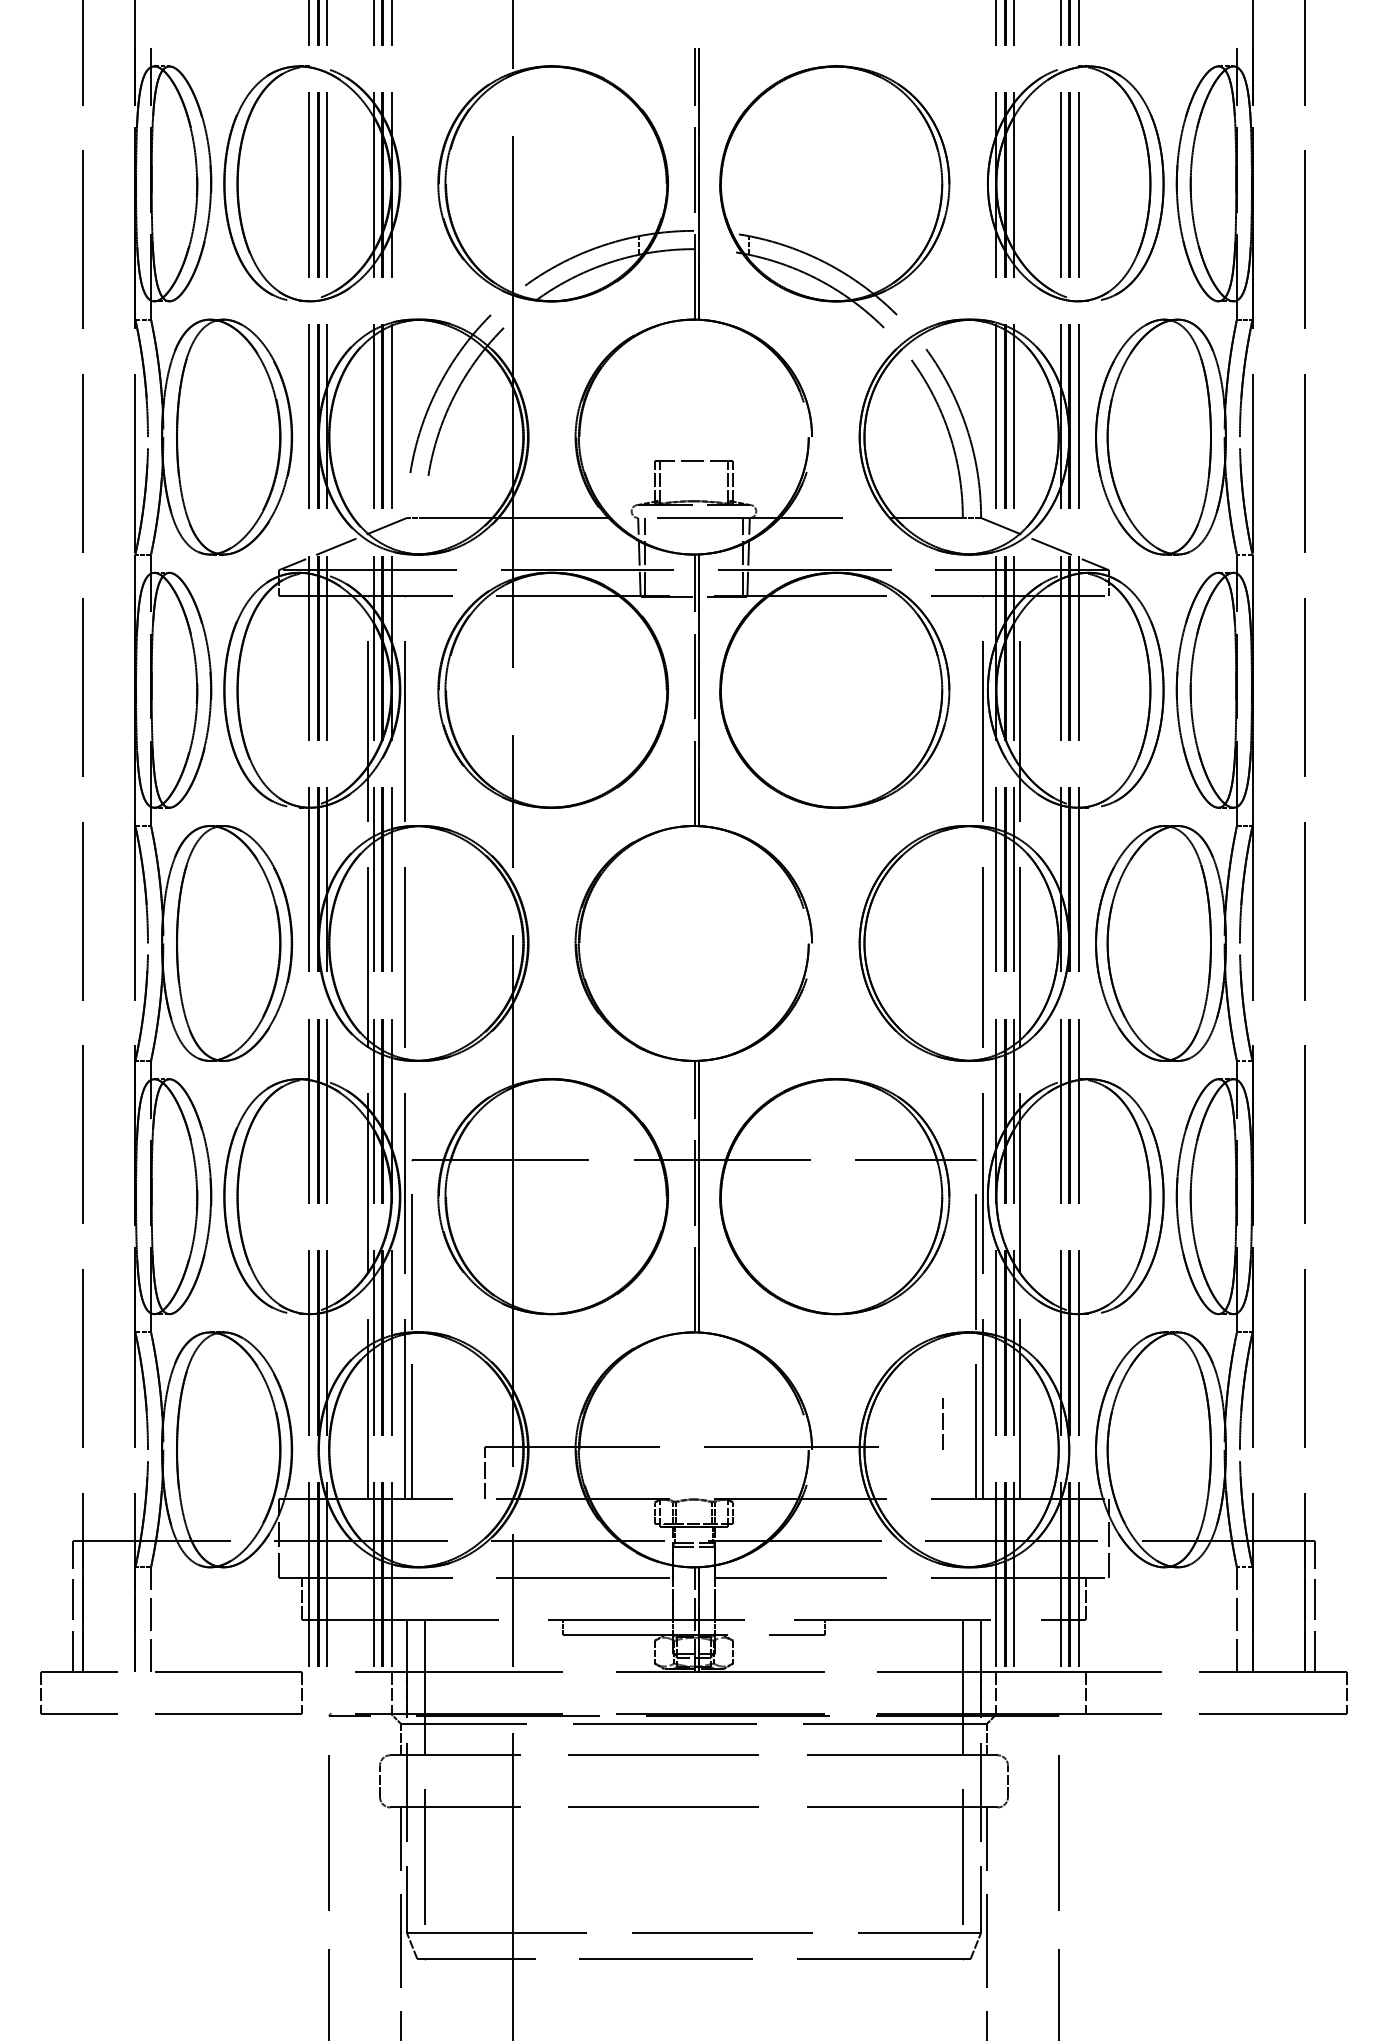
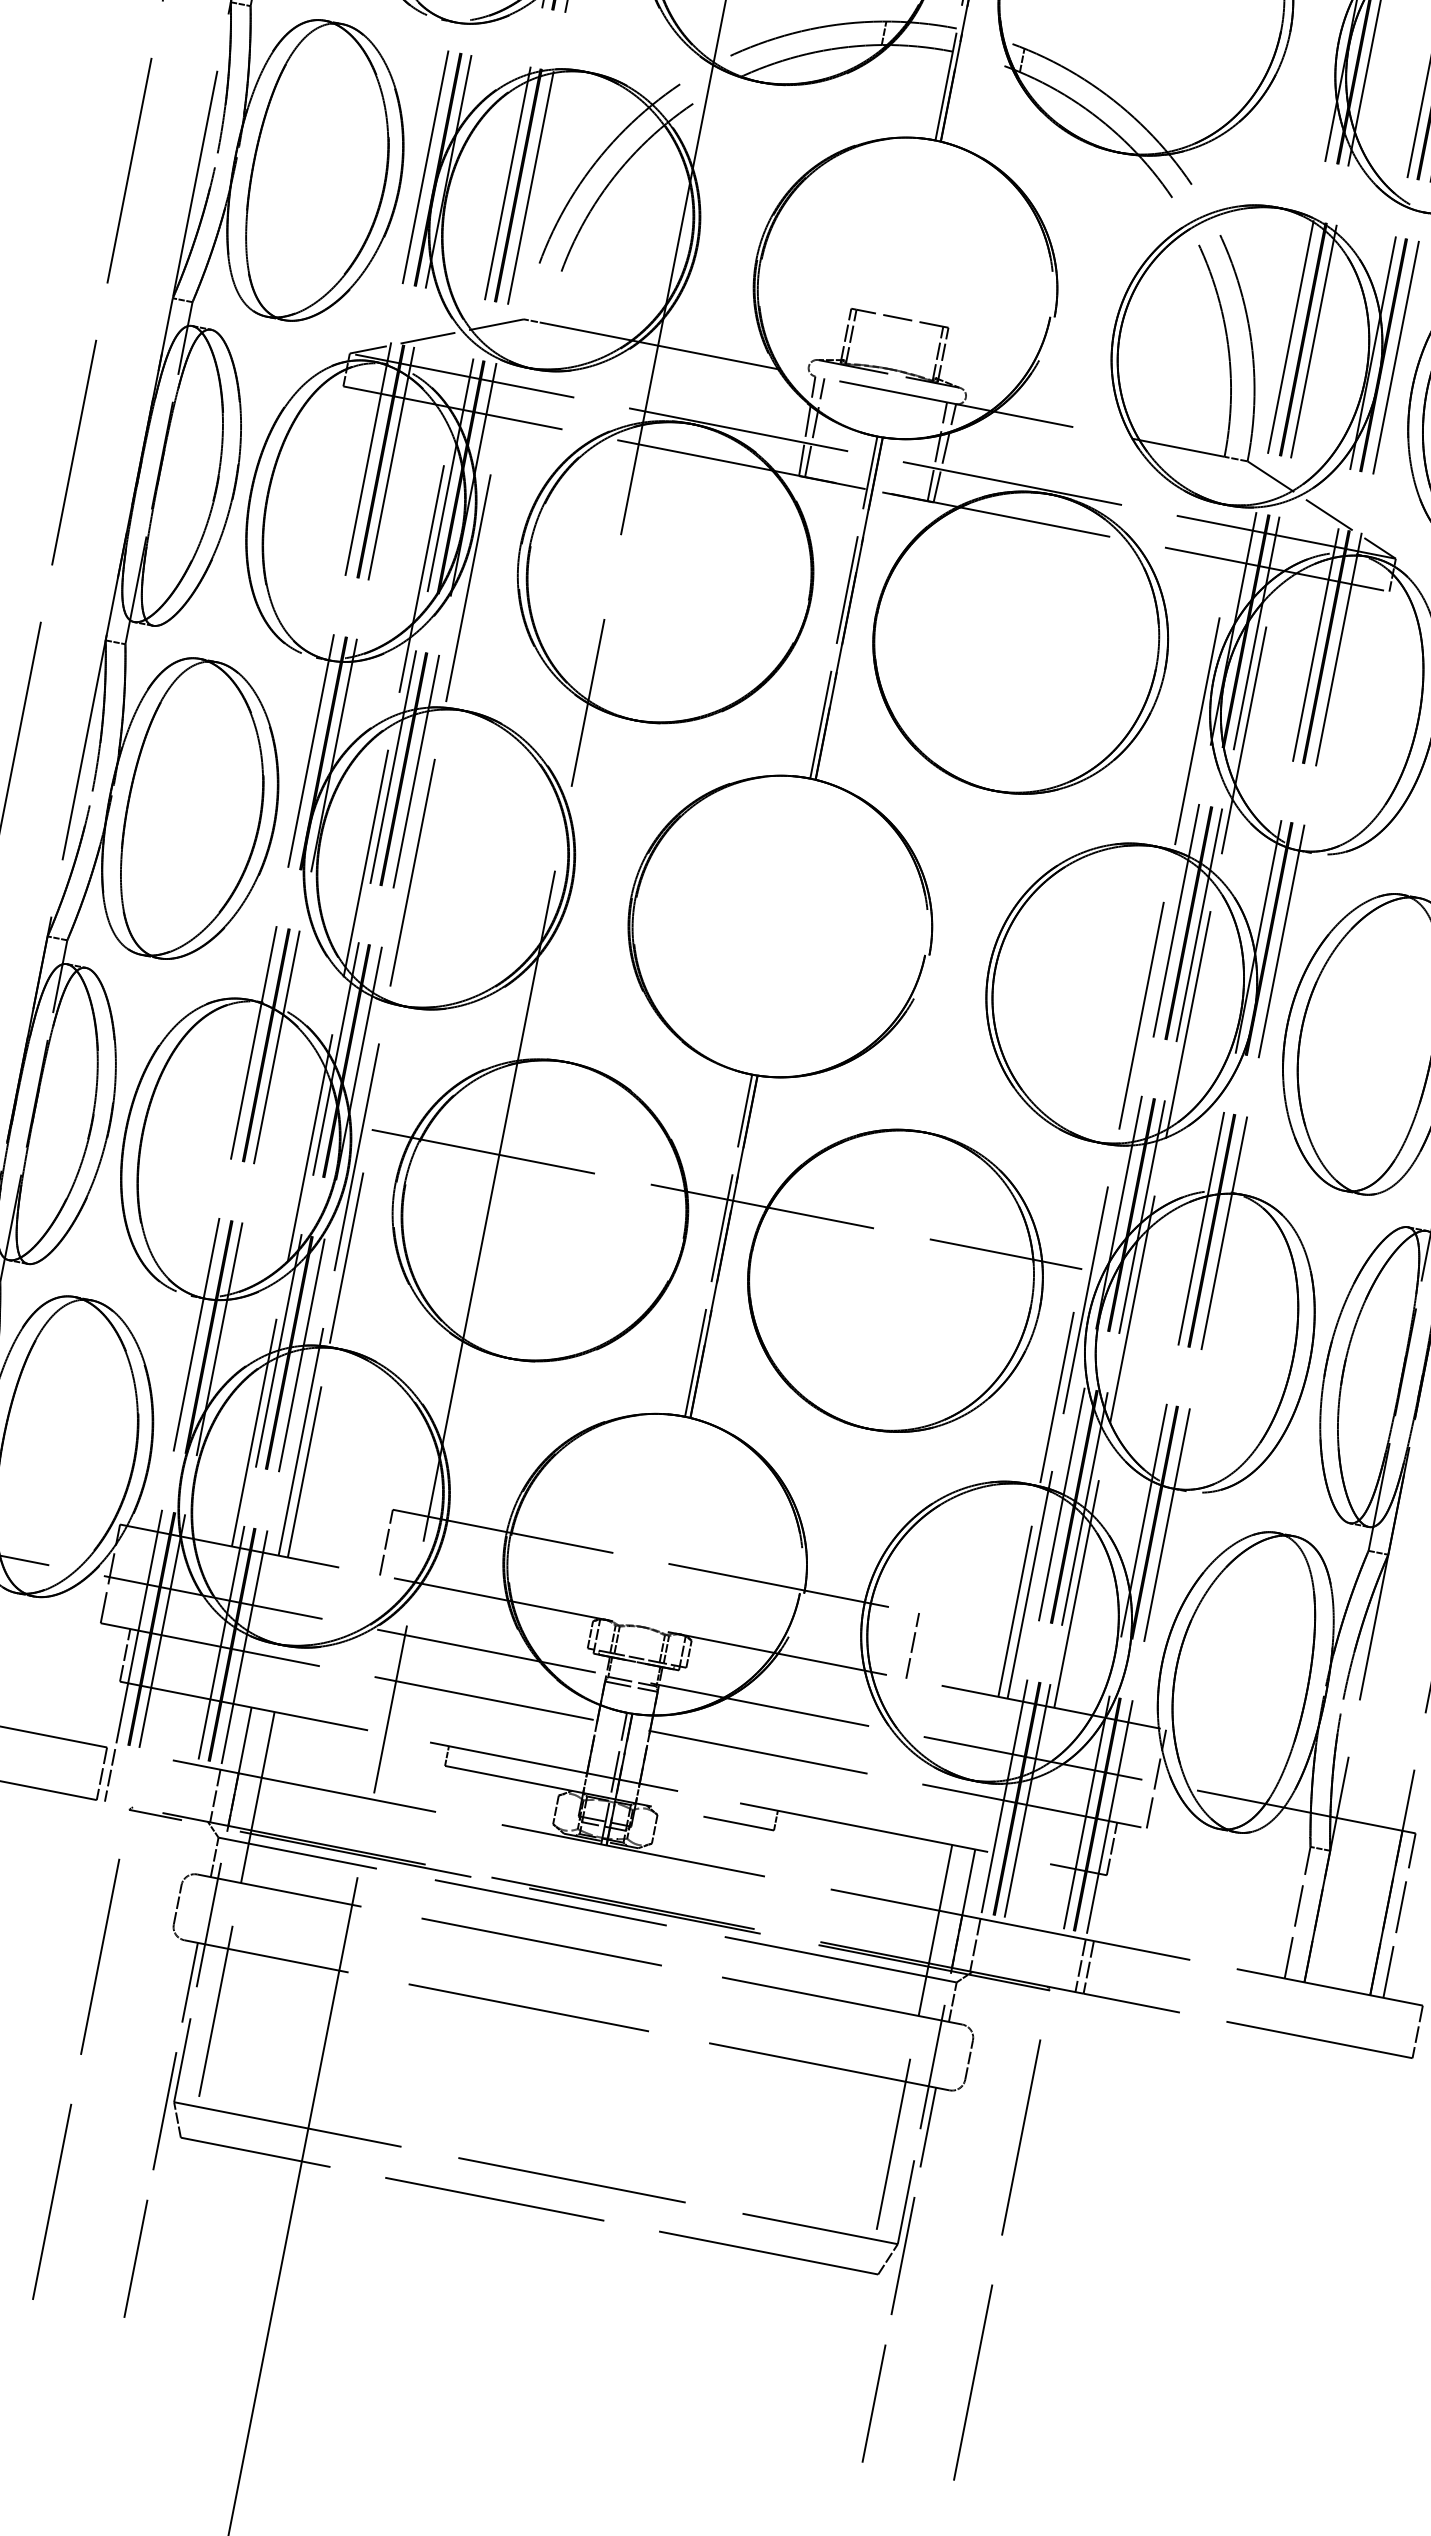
line: (942, 1423) -> (912, 1644), moved
line: (308, 1692) -> (109, 1775), added
line: (1079, 1692) -> (1081, 1965), added

